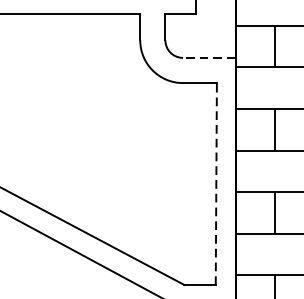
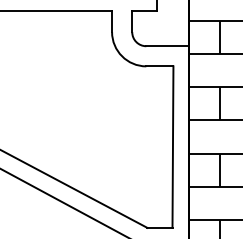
line: (209, 58) -> (167, 46), dashed -> solid
line: (215, 184) -> (172, 147), dashed -> solid

